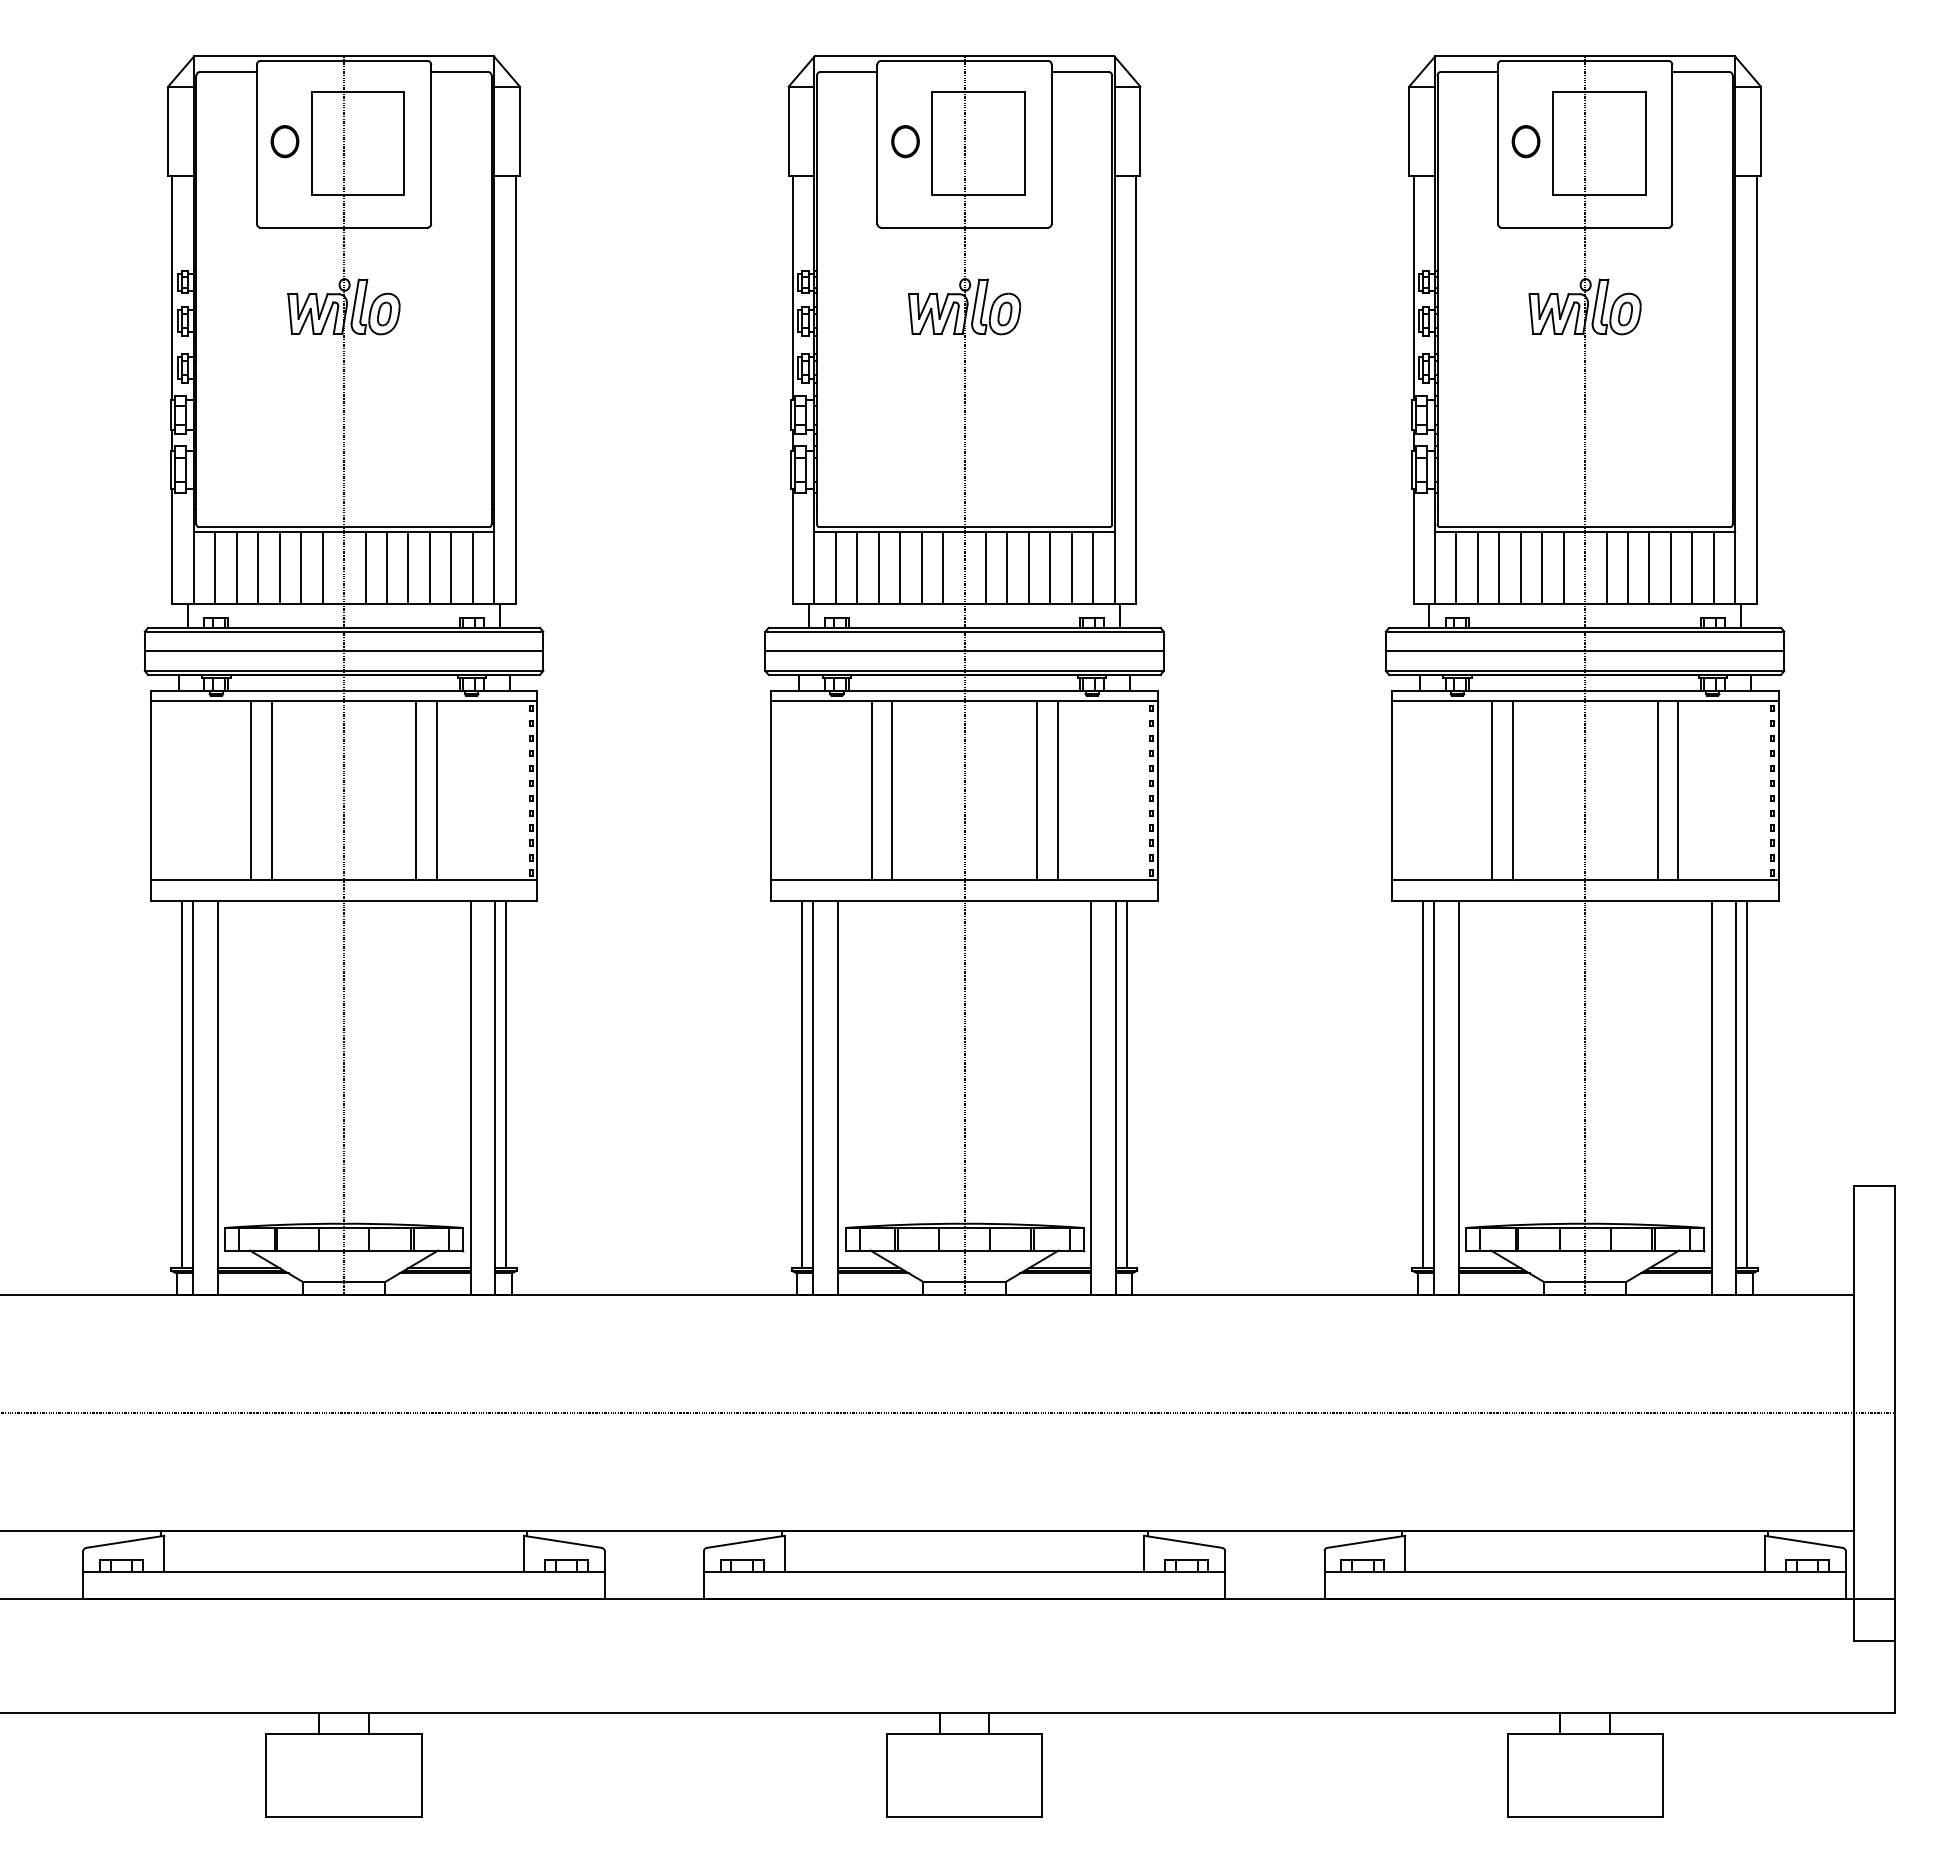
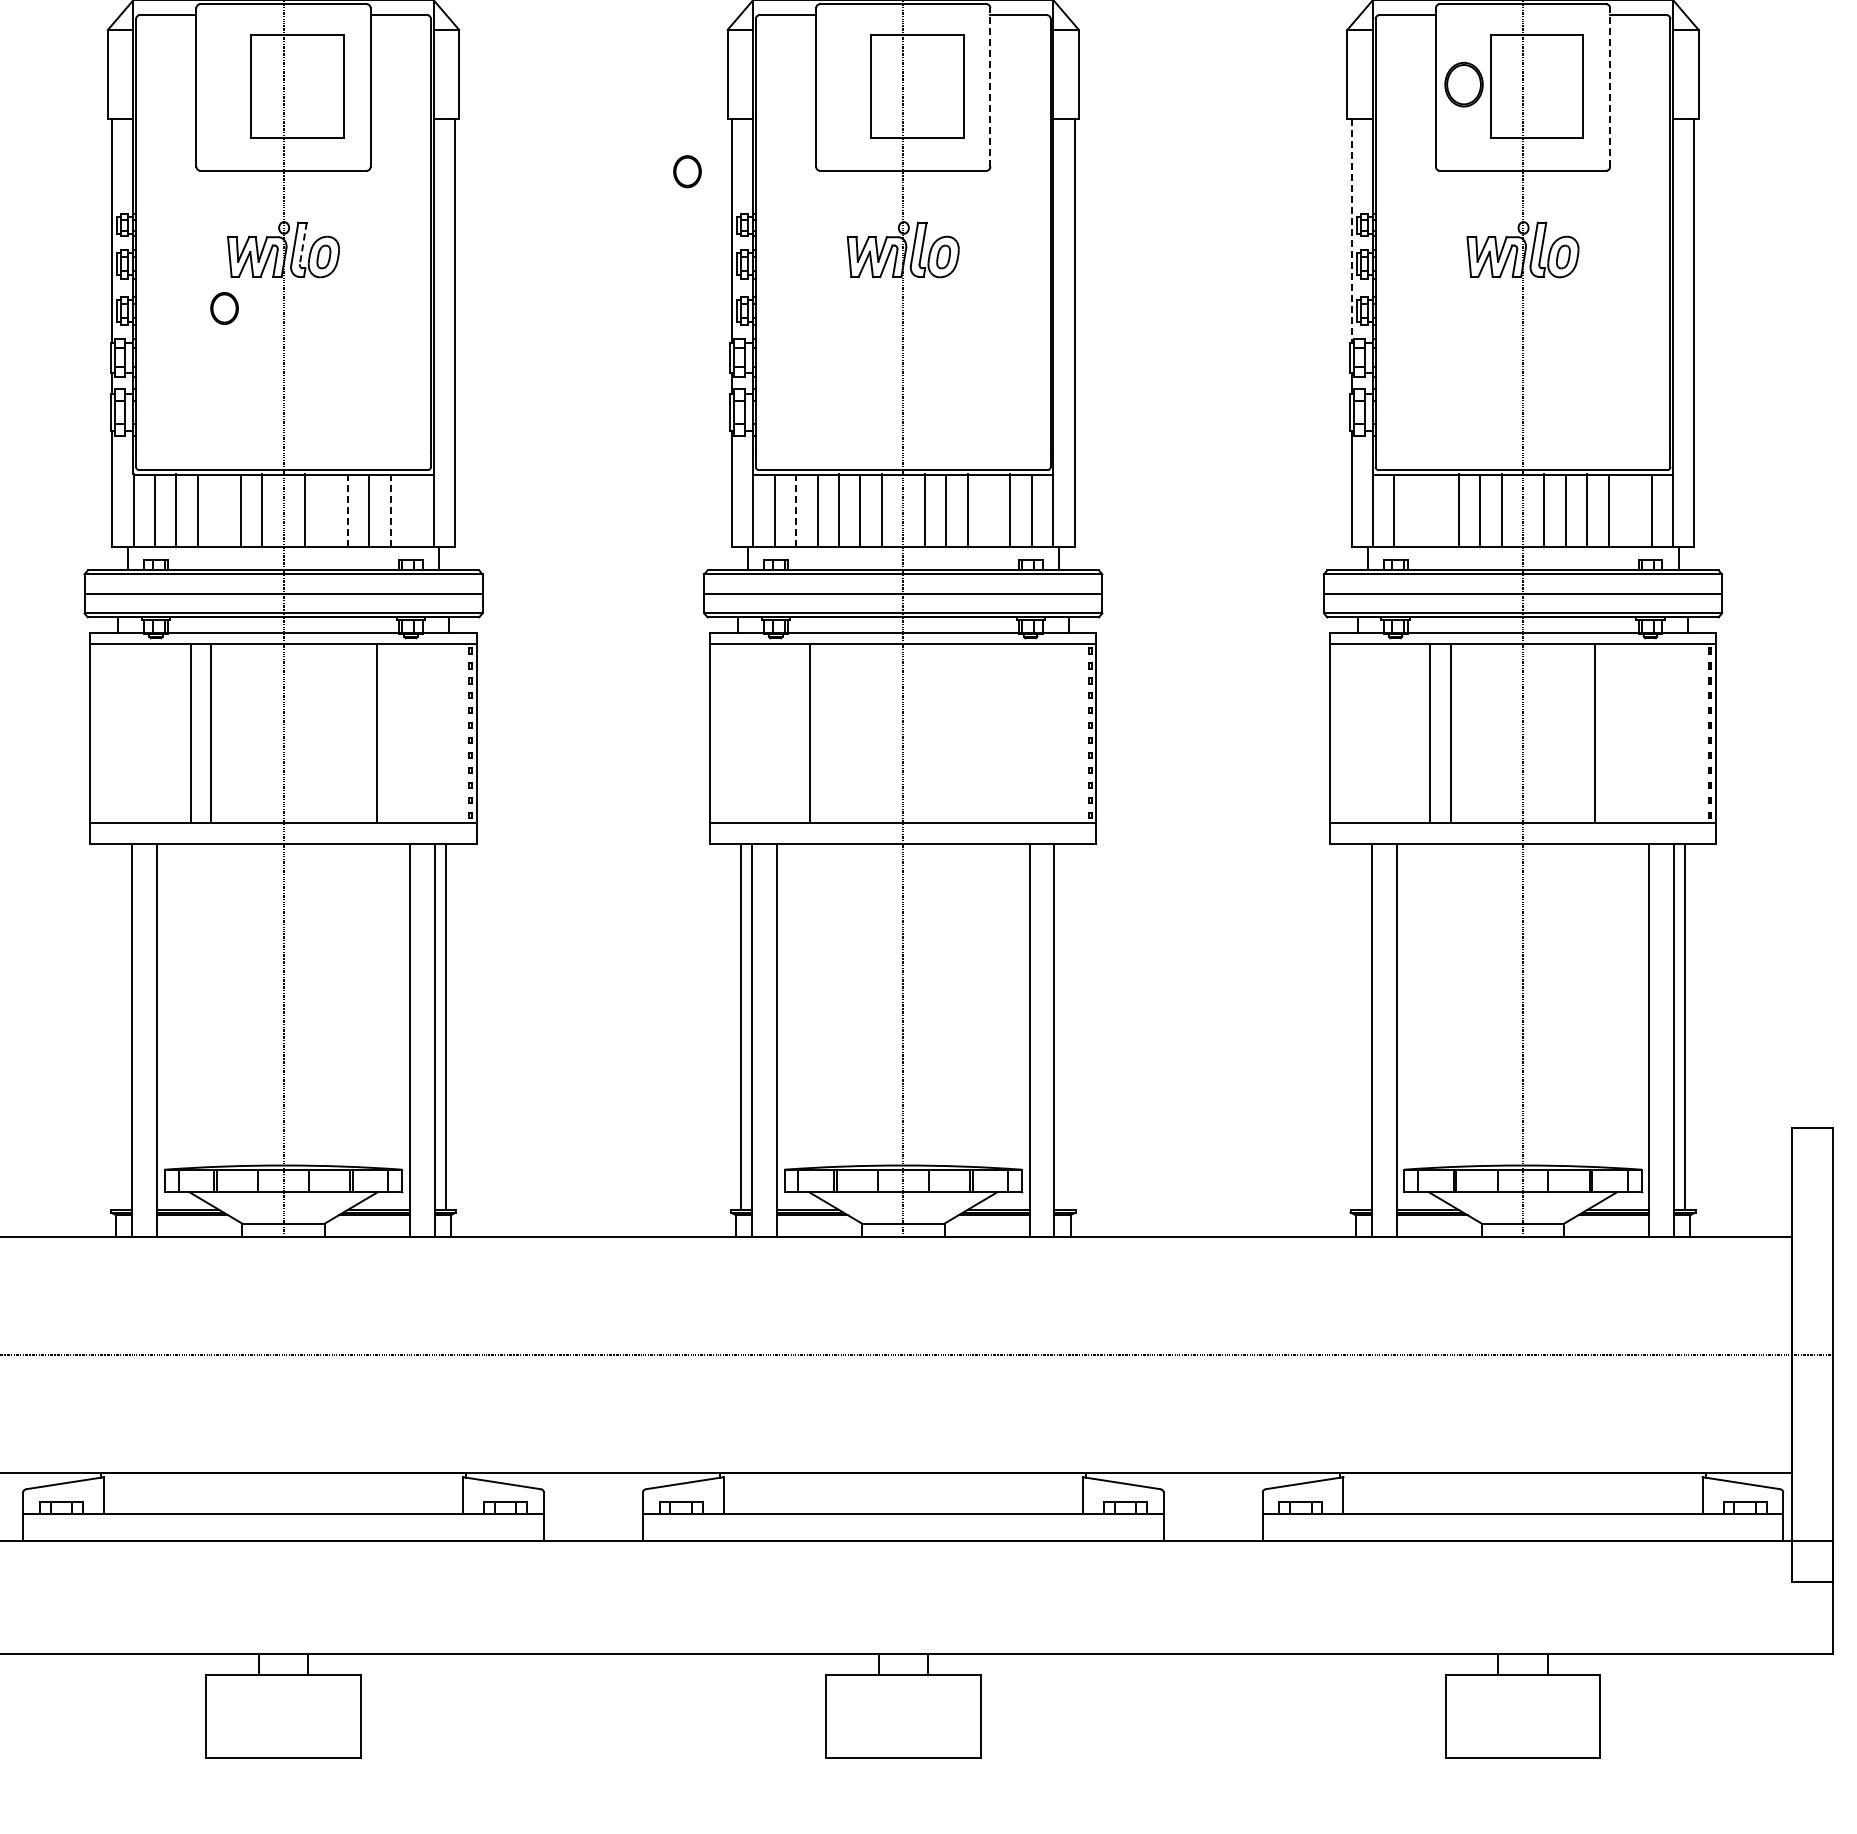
part: (284, 141) -> (224, 308), moved
part: (905, 141) -> (687, 171), moved
part: (1525, 141) -> (1463, 84), size x1.4
line: (1051, 143) -> (990, 86), solid -> dashed
line: (1672, 143) -> (1610, 86), solid -> dashed
line: (1413, 288) -> (1351, 231), solid -> dashed
line: (363, 301) -> (302, 244), solid -> dashed
line: (279, 567) -> (219, 510), removed
line: (386, 567) -> (325, 510), removed
line: (472, 567) -> (411, 510), removed
line: (1050, 567) -> (989, 510), removed
line: (1477, 567) -> (1415, 510), removed
line: (1499, 567) -> (1437, 510), removed
line: (1692, 567) -> (1630, 510), removed
line: (408, 568) -> (347, 511), solid -> dashed
line: (451, 568) -> (390, 511), solid -> dashed
line: (857, 568) -> (796, 511), solid -> dashed
line: (416, 790) -> (355, 732), removed
line: (892, 790) -> (831, 732), removed
line: (1036, 790) -> (975, 732), removed
line: (1057, 790) -> (996, 732), removed
line: (1678, 790) -> (1616, 732), removed
line: (181, 1084) -> (121, 1026), removed
line: (1126, 1084) -> (1064, 1026), removed
line: (1422, 1084) -> (1360, 1026), removed

